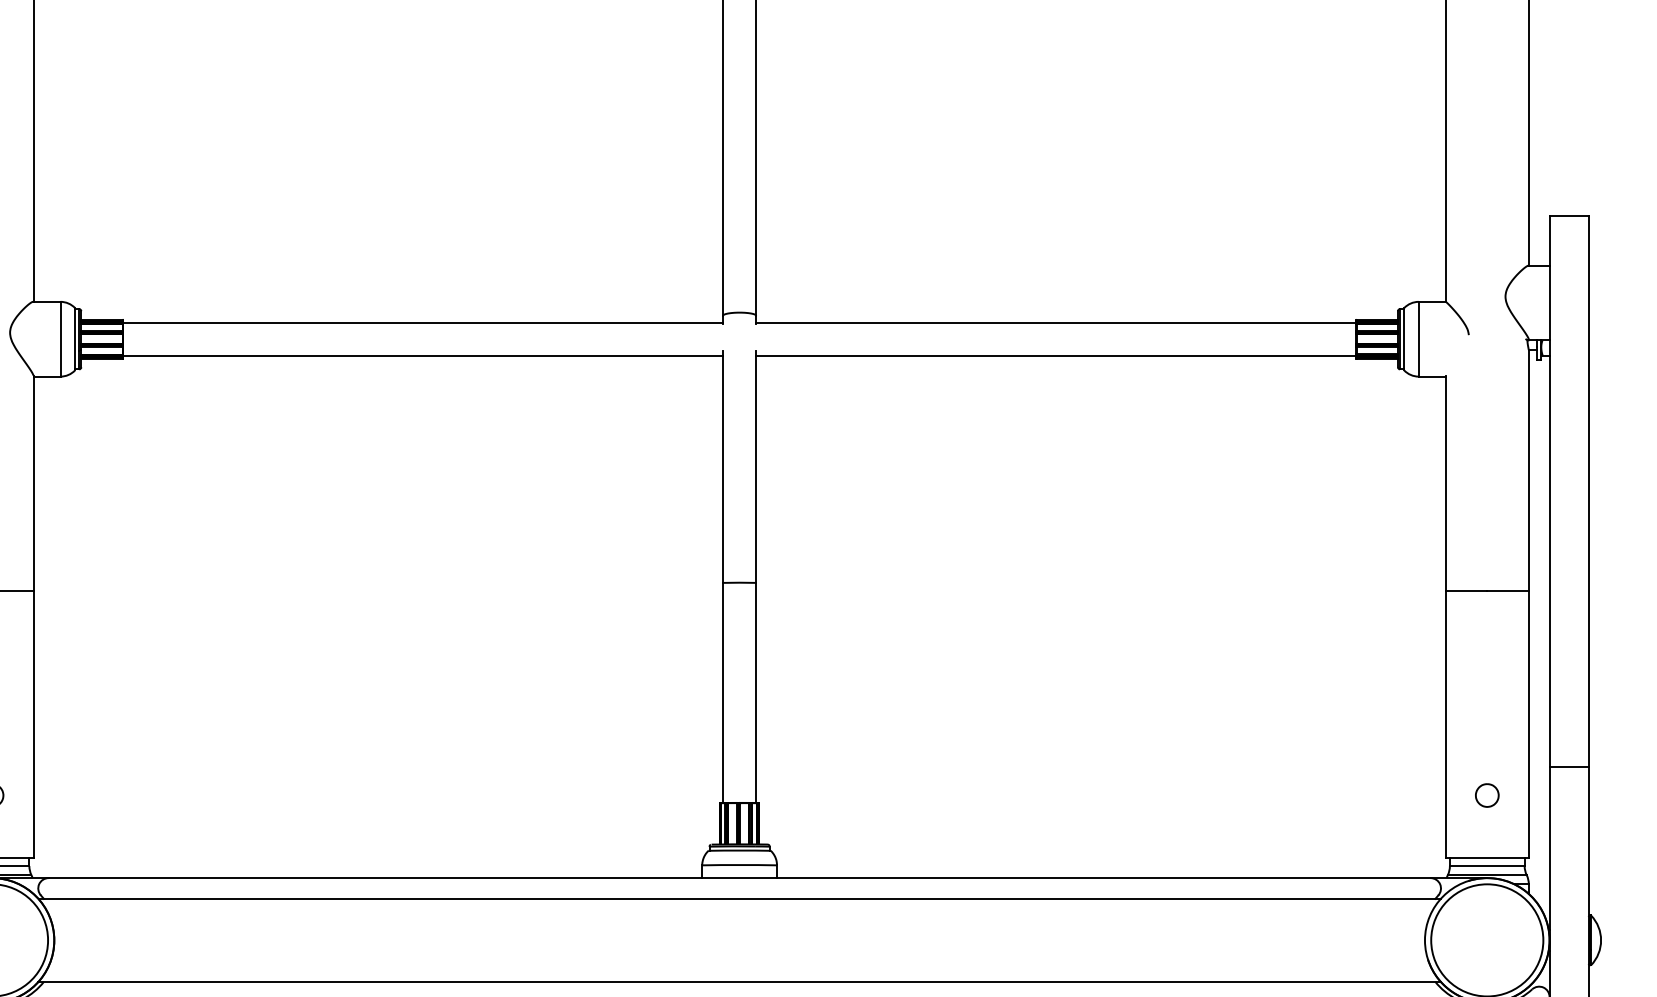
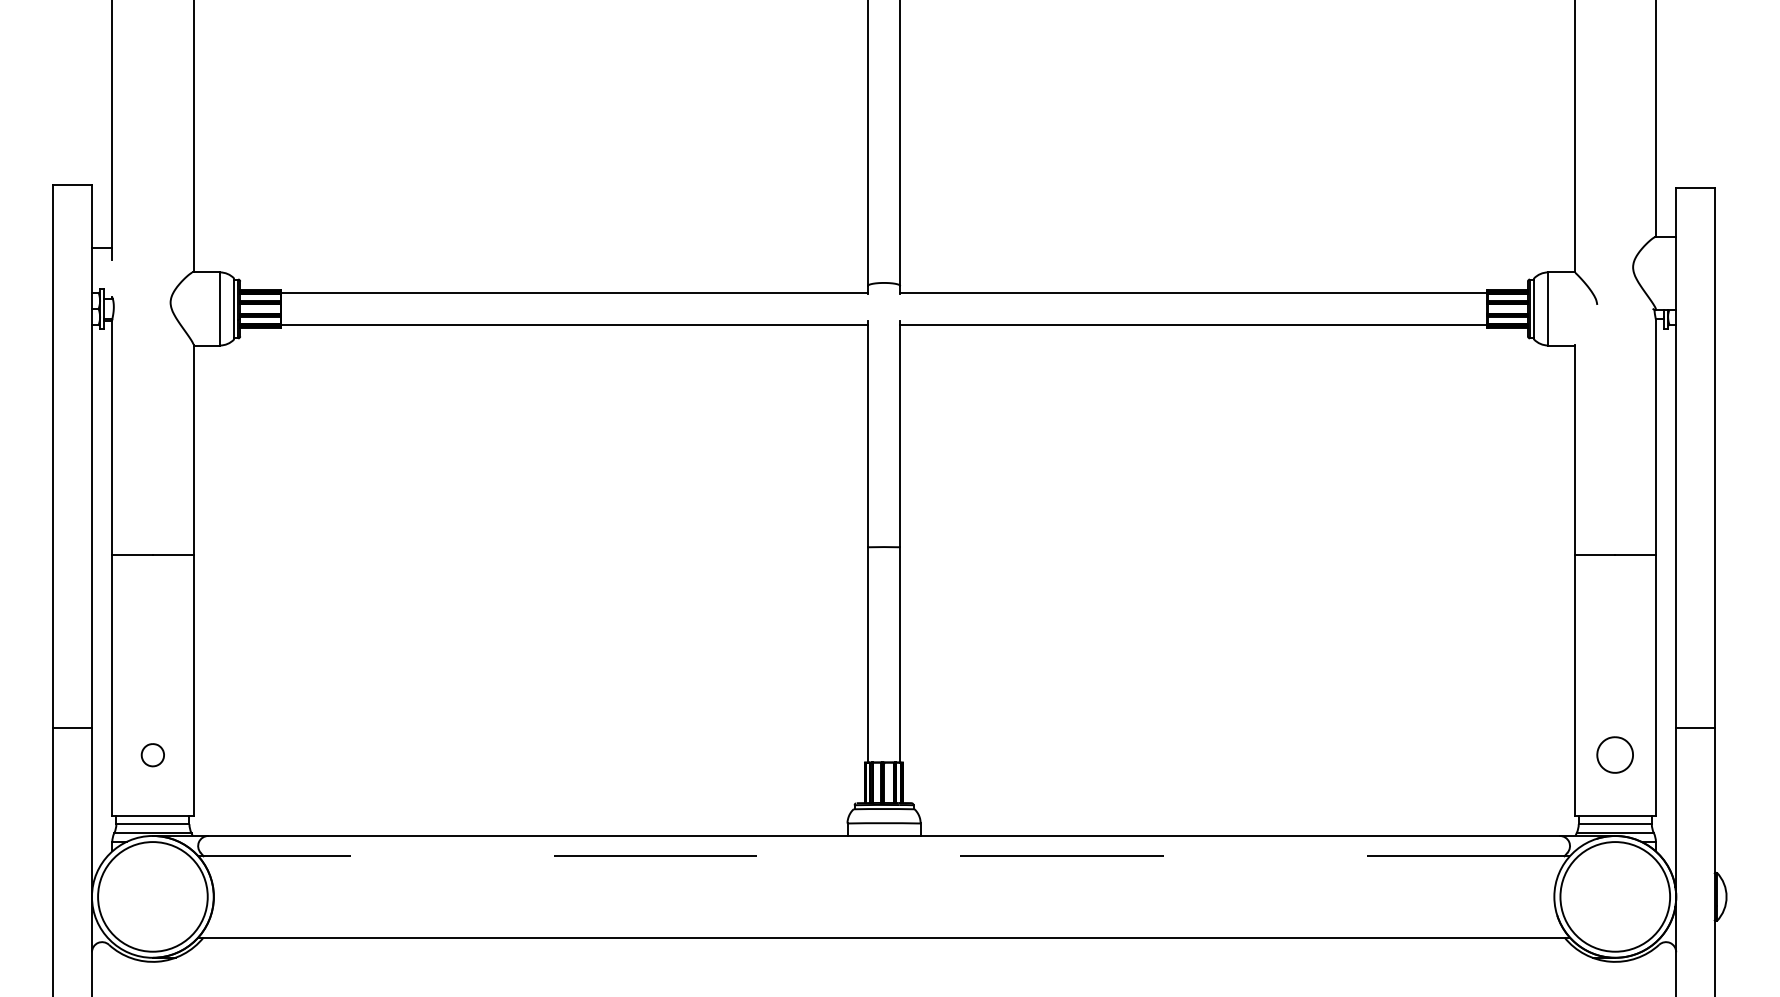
part: (1487, 795) -> (1615, 755), size x1.6
line: (740, 899) -> (884, 856), solid -> dashed

